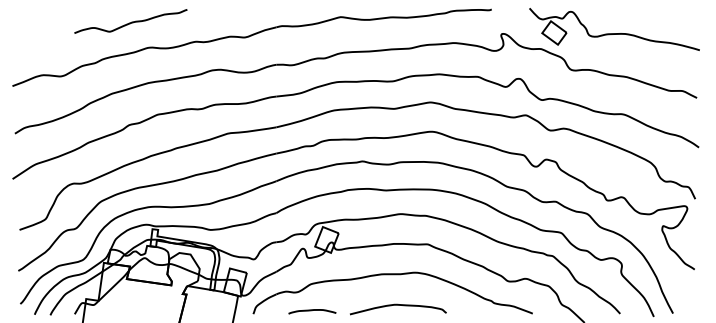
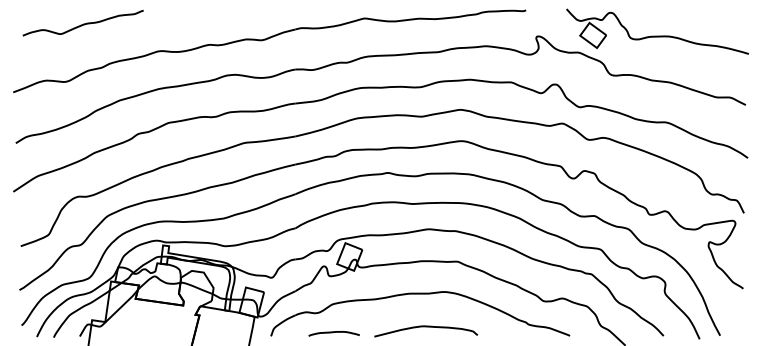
curve: (131, 21) -> (83, 23), moved

